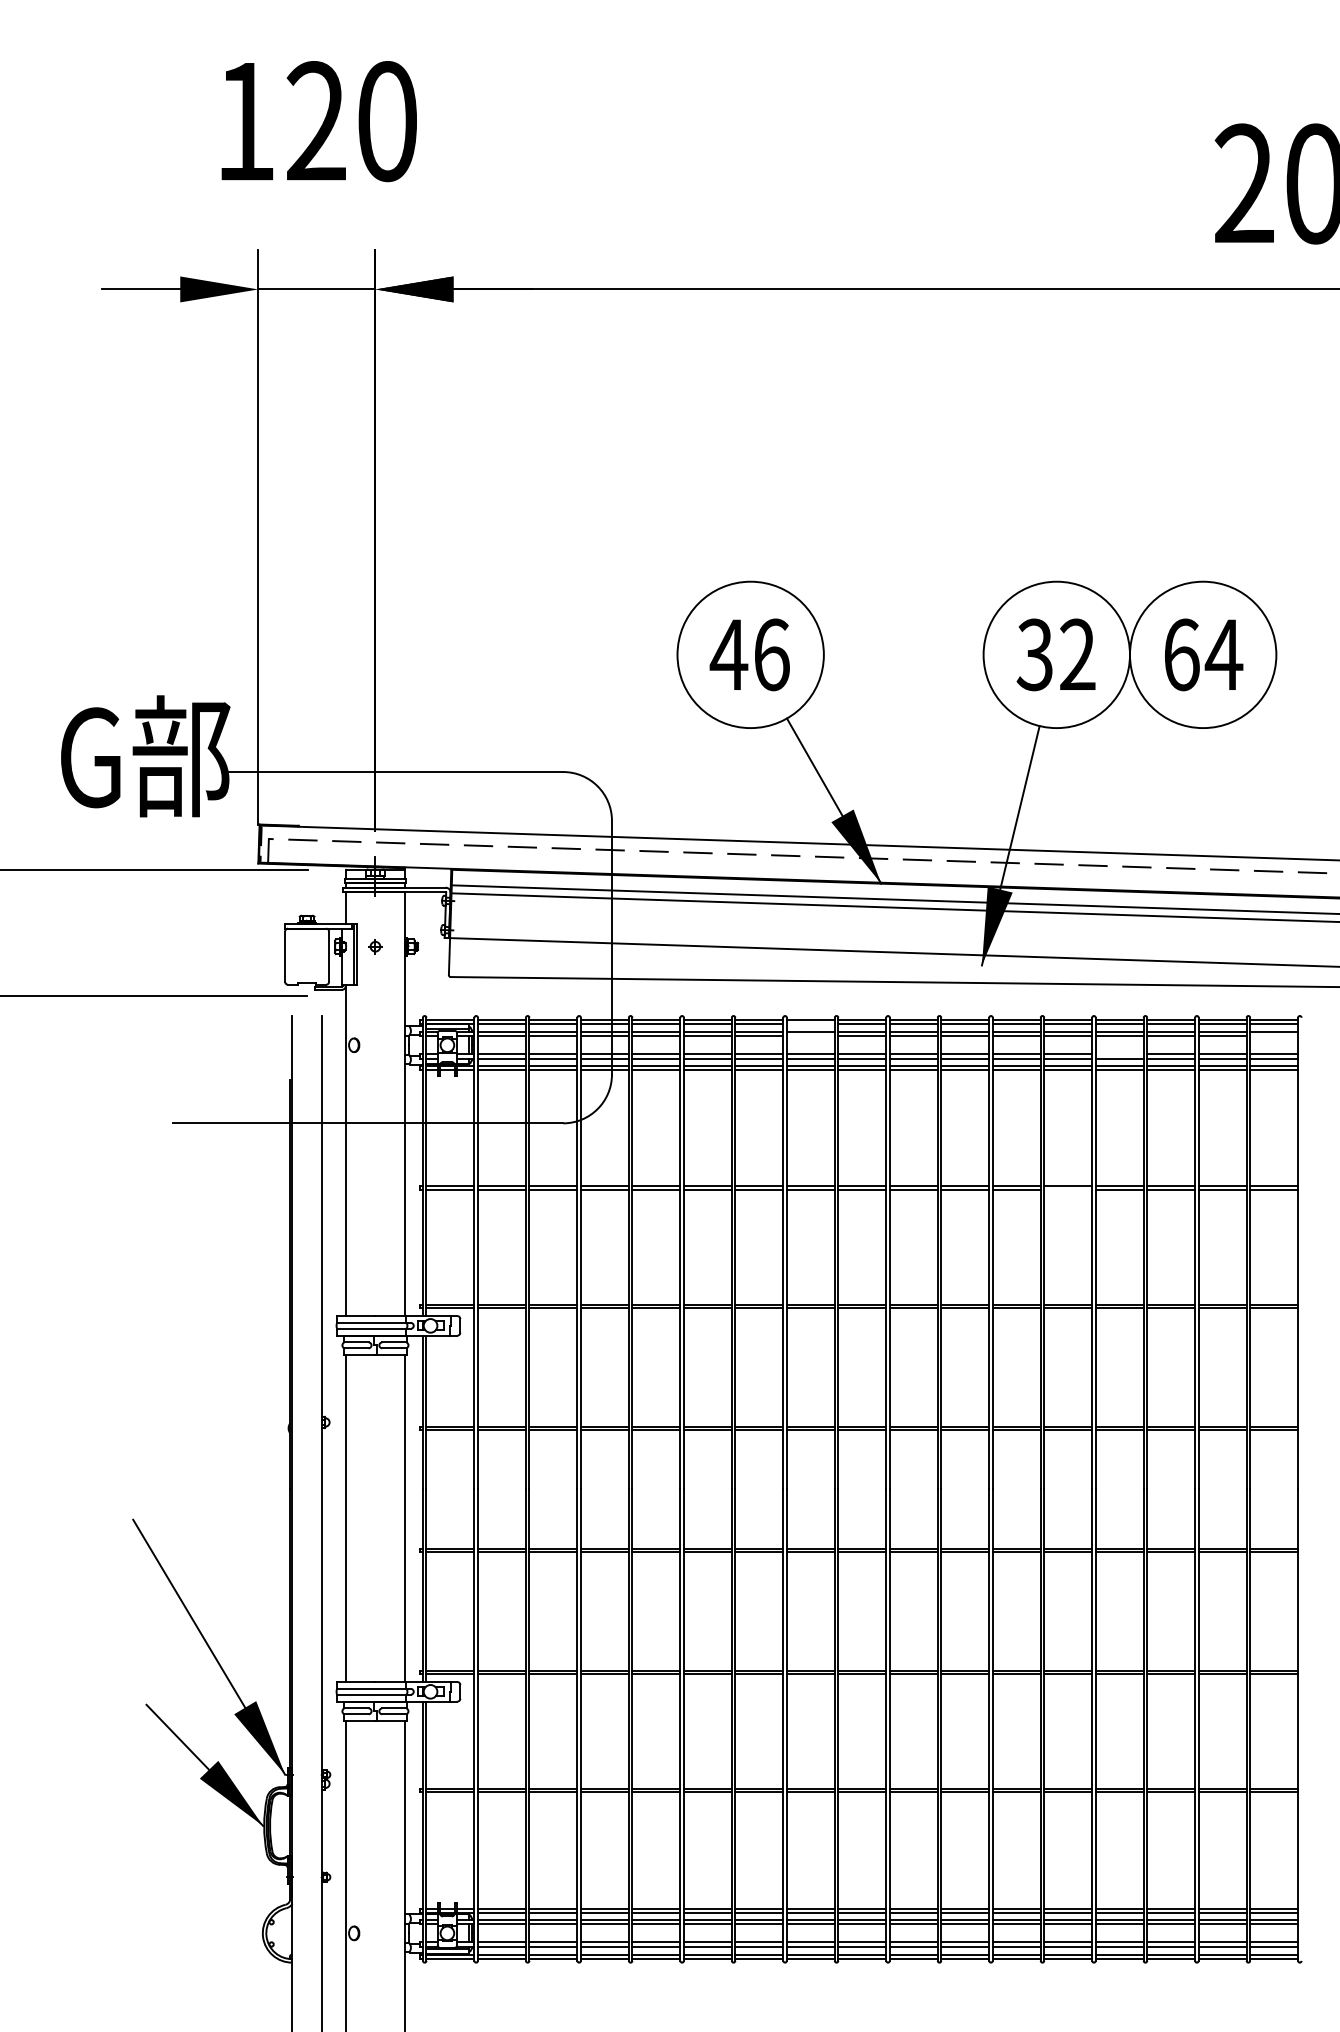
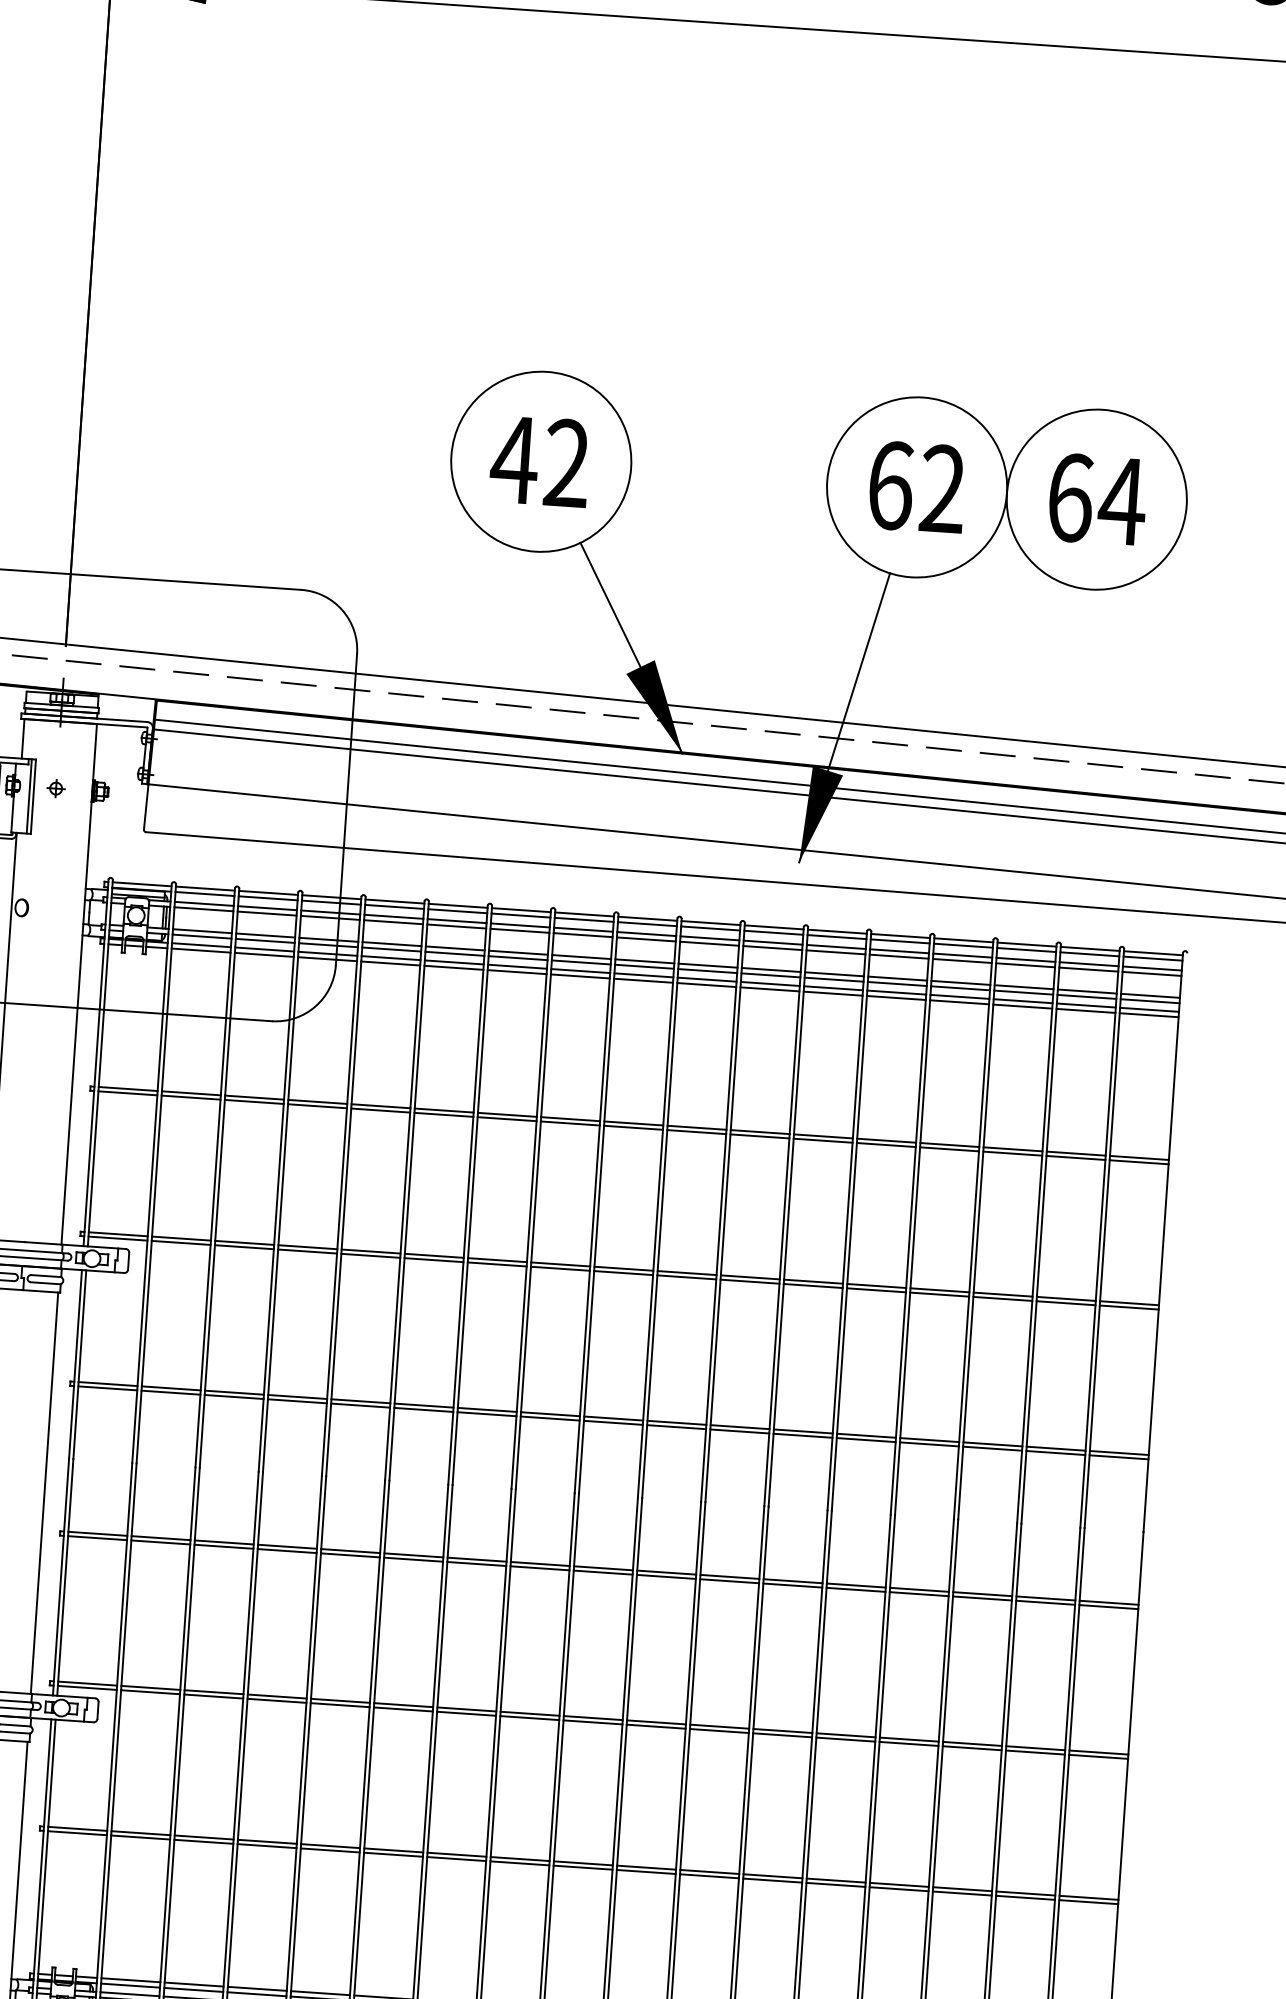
text: (771, 654) -> (566, 463), 46 -> 42
text: (1034, 654) -> (889, 485), 32 -> 62
line: (810, 1023) -> (583, 919), added
line: (810, 1036) -> (582, 935), added
line: (1274, 1036) -> (1152, 974), added
line: (1119, 1054) -> (960, 983), added
line: (1068, 1189) -> (886, 1144), added

